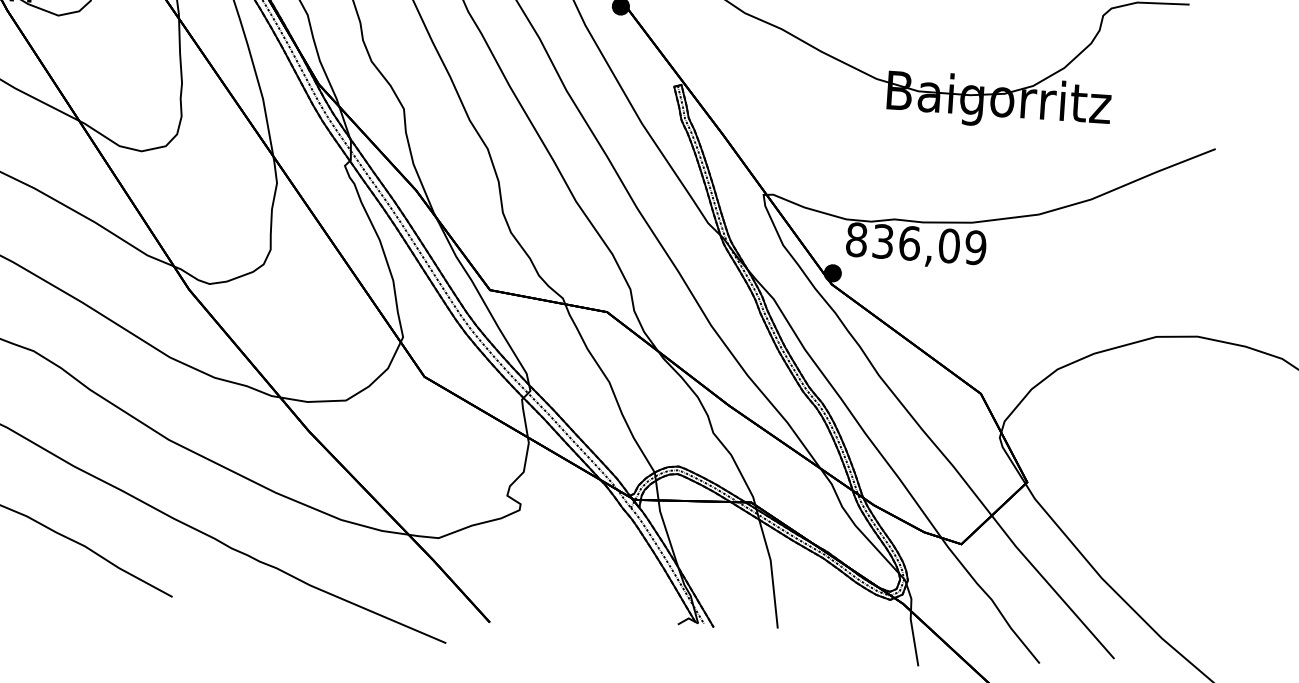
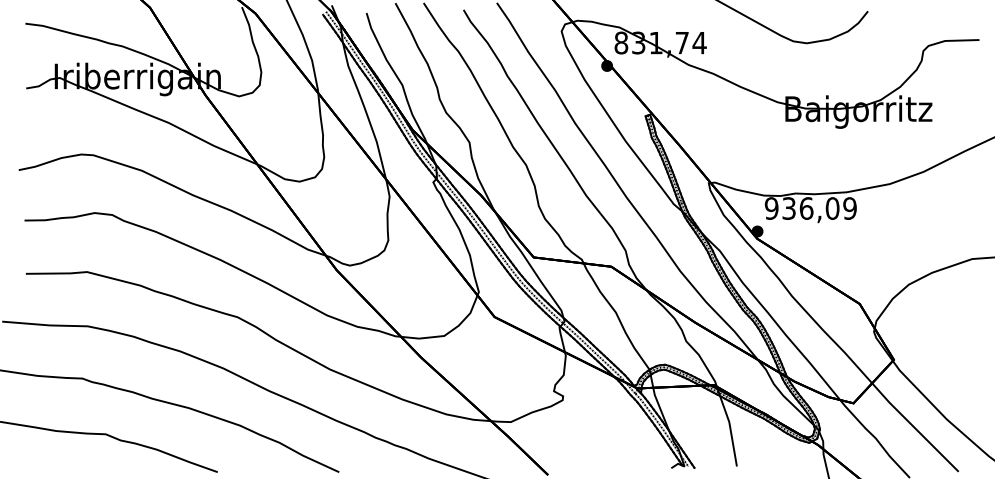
text: (856, 239) -> (771, 208), 836,09 -> 936,09

